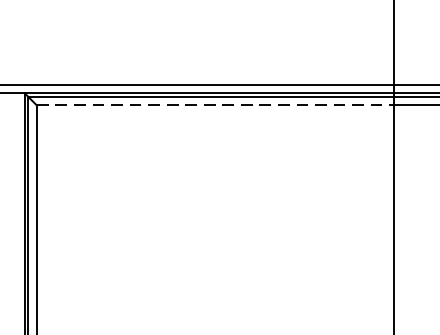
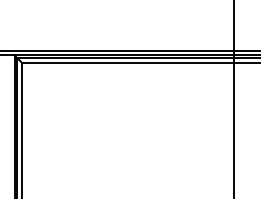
line: (214, 105) -> (127, 62), dashed -> solid

